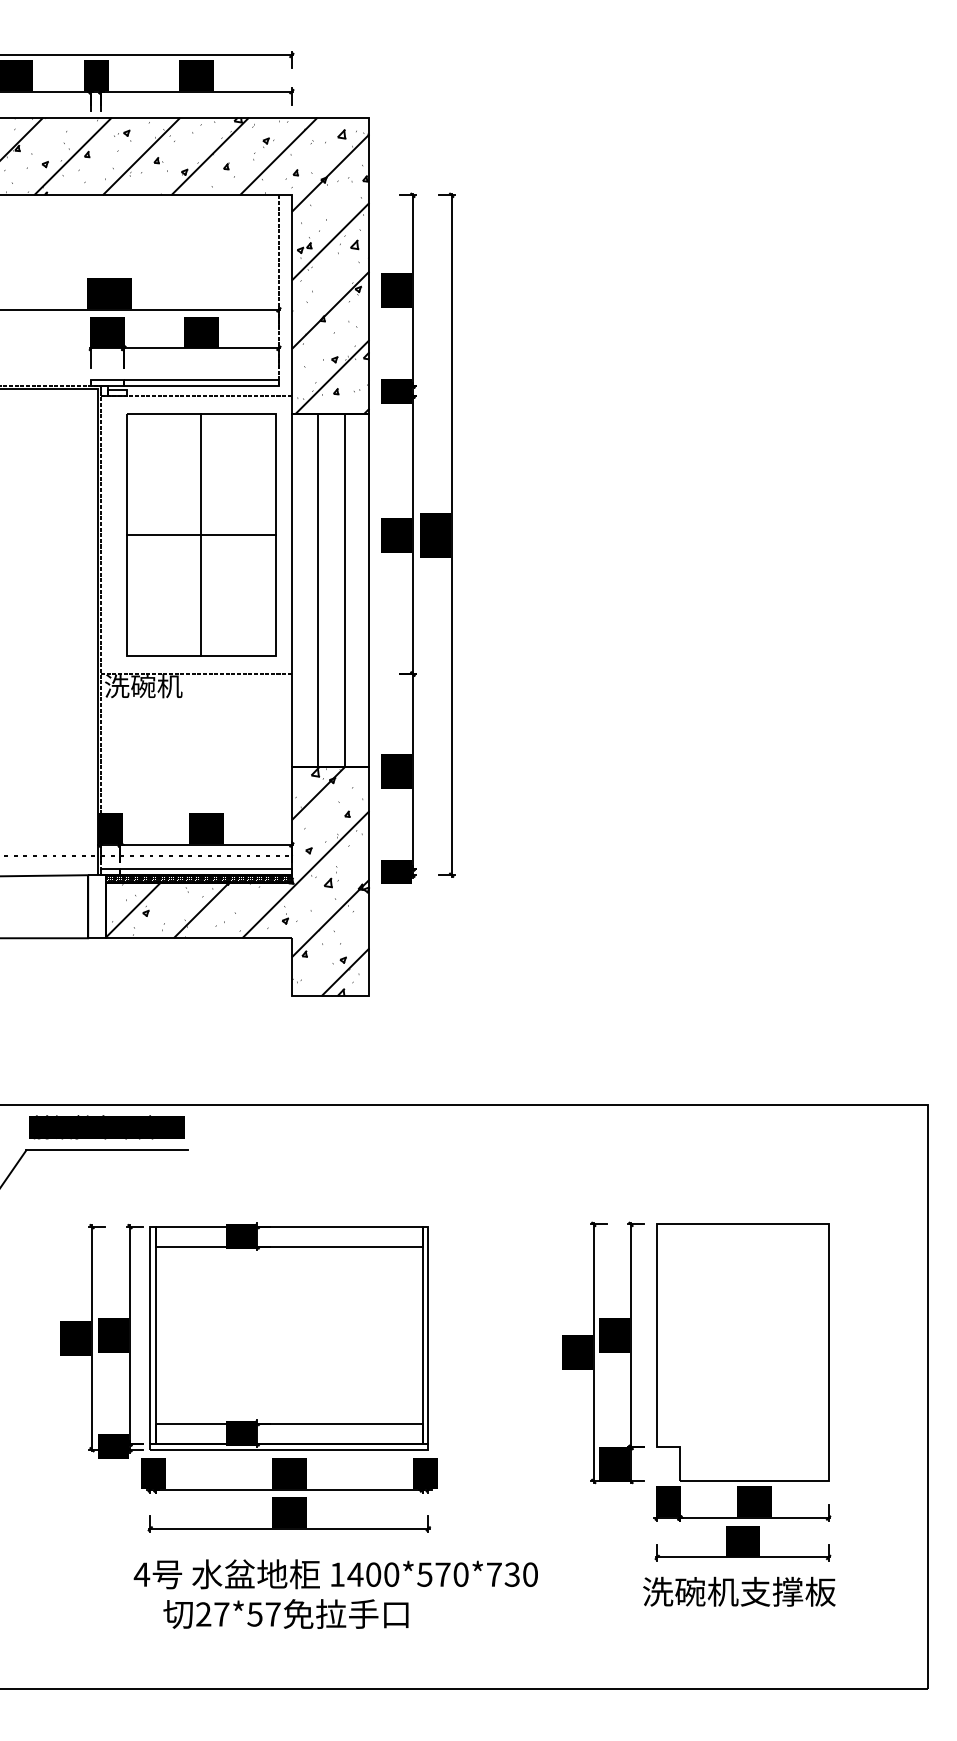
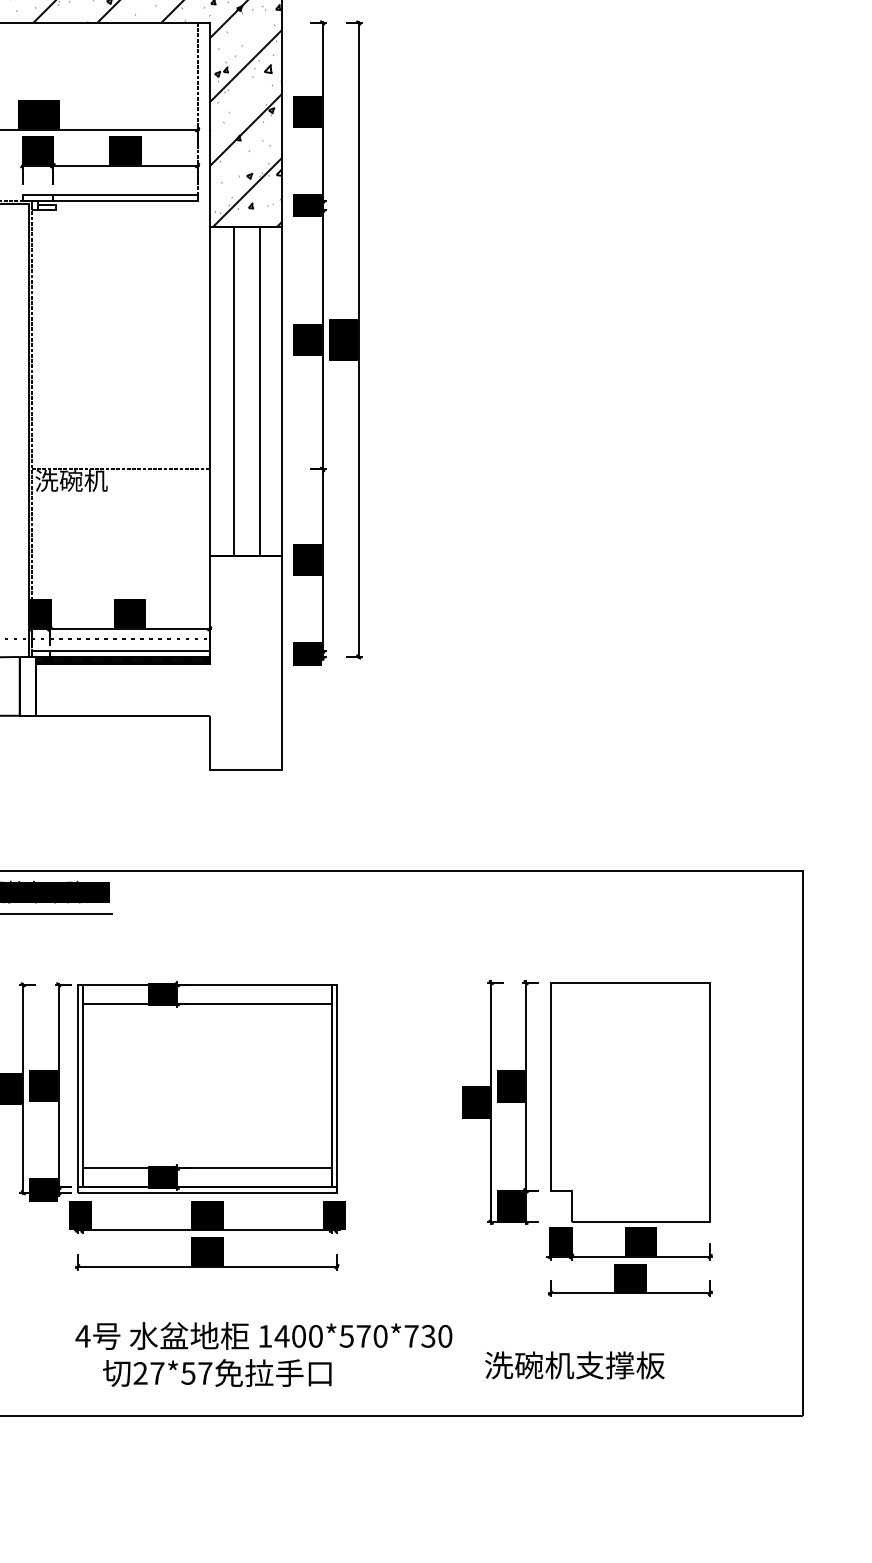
line: (196, 396) -> (120, 210), removed
part: (201, 534) -> (125, 339), removed
hatch: (237, 881) -> (159, 662), removed
text: (739, 1591) -> (574, 1365), moved
text: (335, 1593) -> (263, 1353), moved

